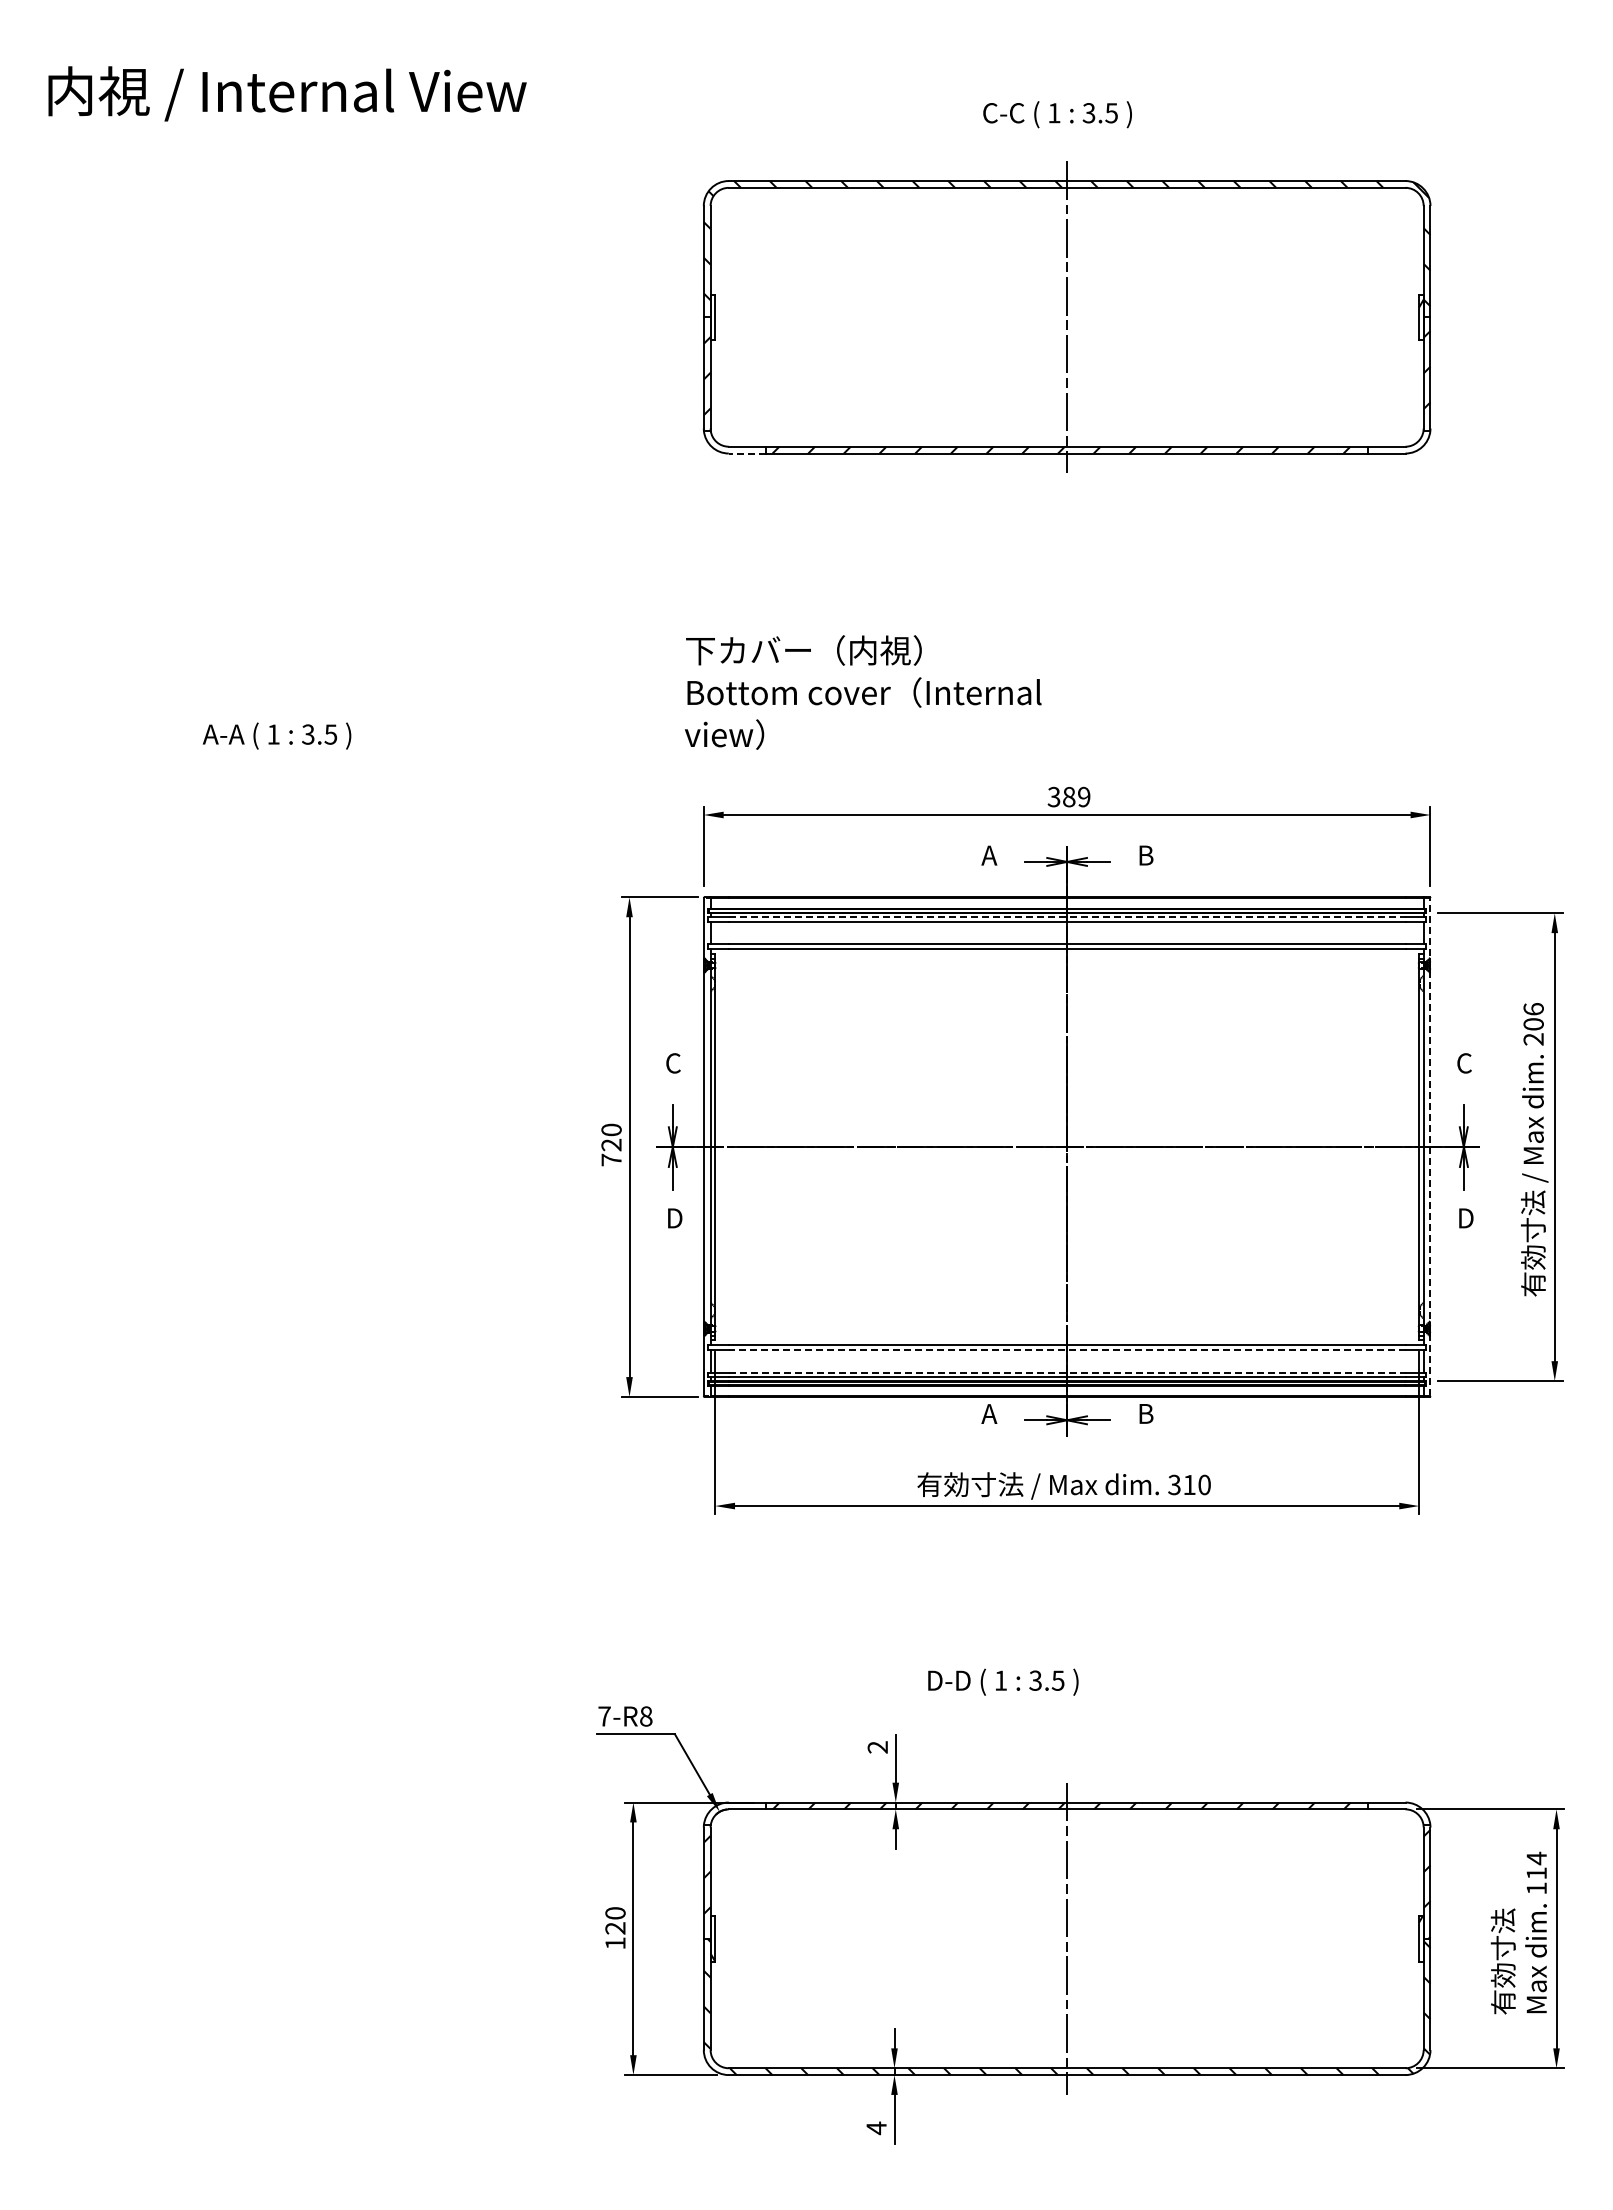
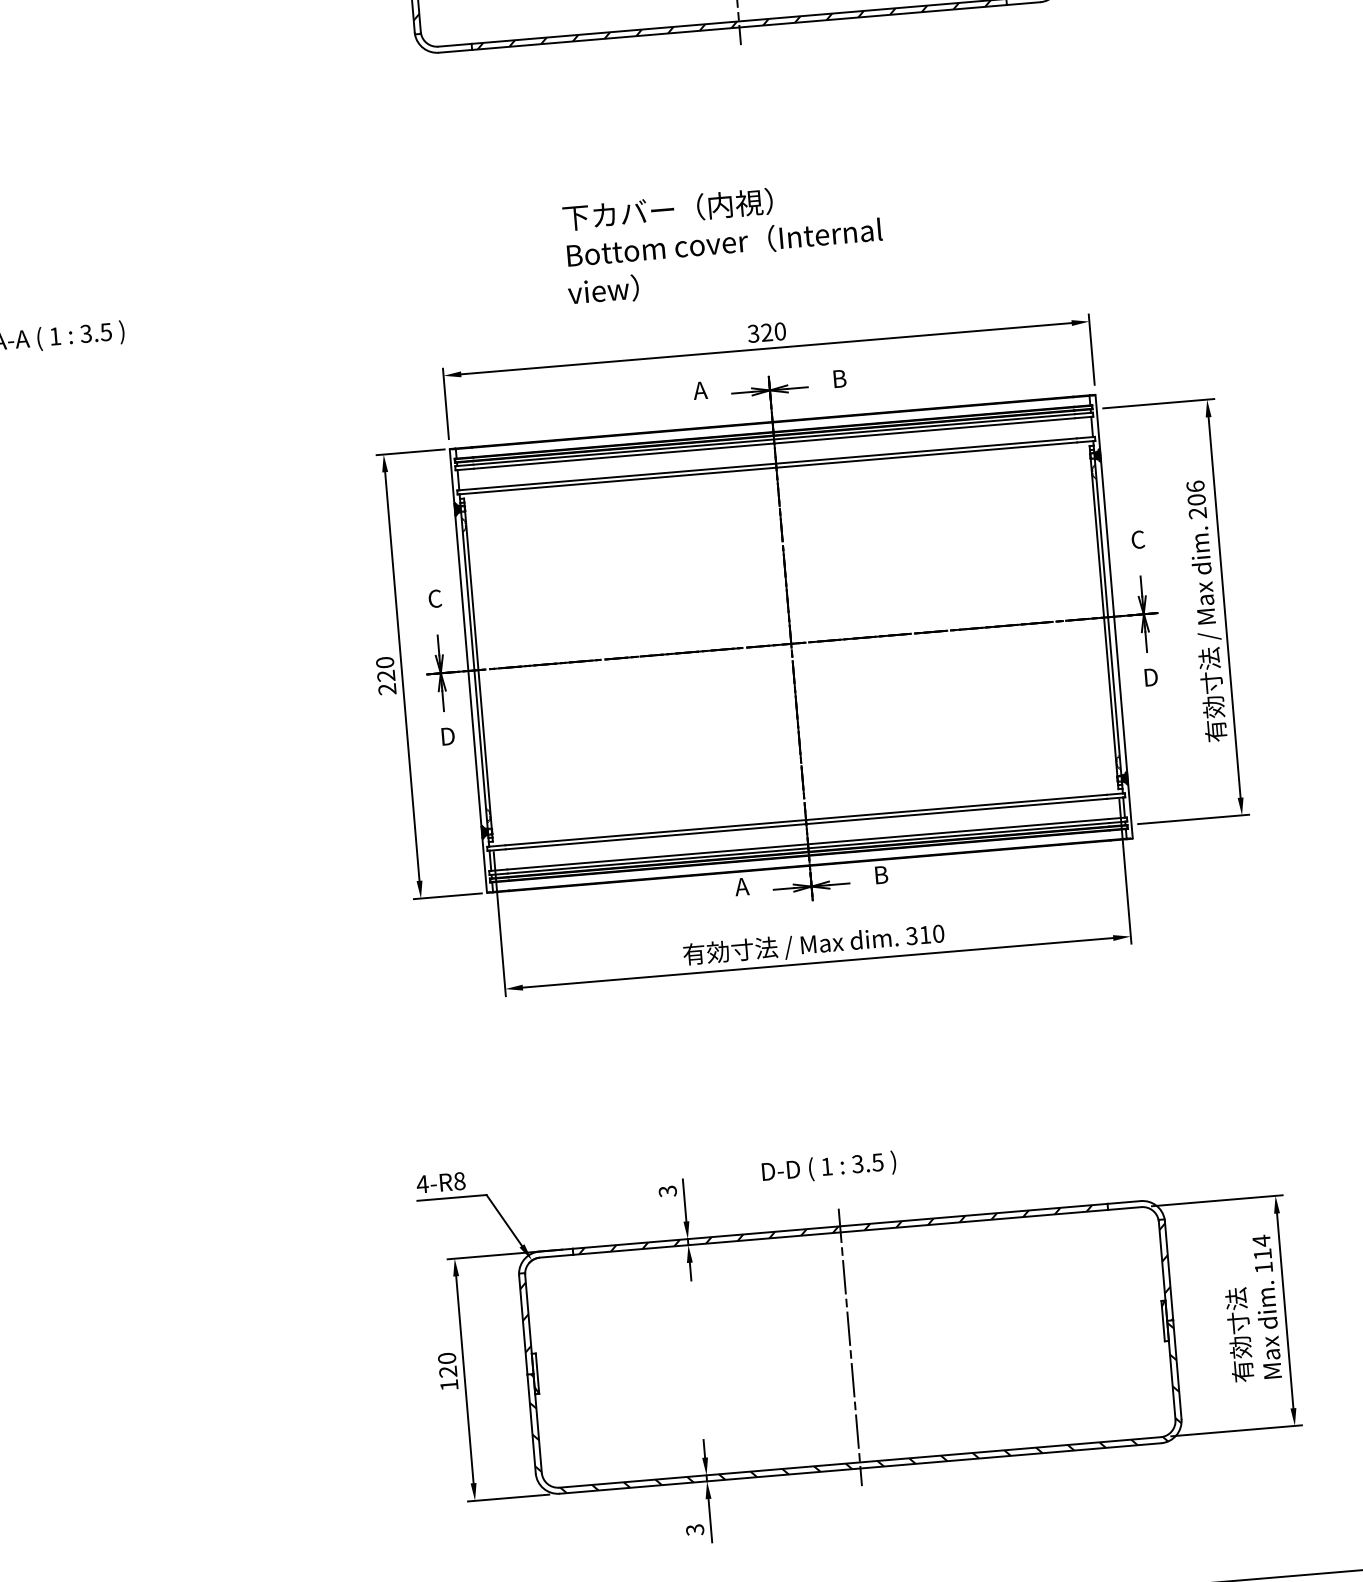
line: (747, 453) -> (455, 51), dashed -> solid
text: (862, 692) -> (722, 242), moved
text: (1076, 796) -> (773, 331), 389 -> 320
line: (1067, 917) -> (774, 439), dashed -> solid
line: (1430, 1146) -> (1114, 616), dashed -> solid
text: (611, 1159) -> (387, 688), 720 -> 220
line: (1066, 1349) -> (805, 823), dashed -> solid
line: (1067, 1372) -> (808, 844), dashed -> solid
text: (1003, 1681) -> (829, 1167), moved
text: (604, 1716) -> (422, 1184), 7-R8 -> 4-R8
text: (878, 1747) -> (668, 1191), 2 -> 3
text: (876, 2128) -> (695, 1530), 4 -> 3

